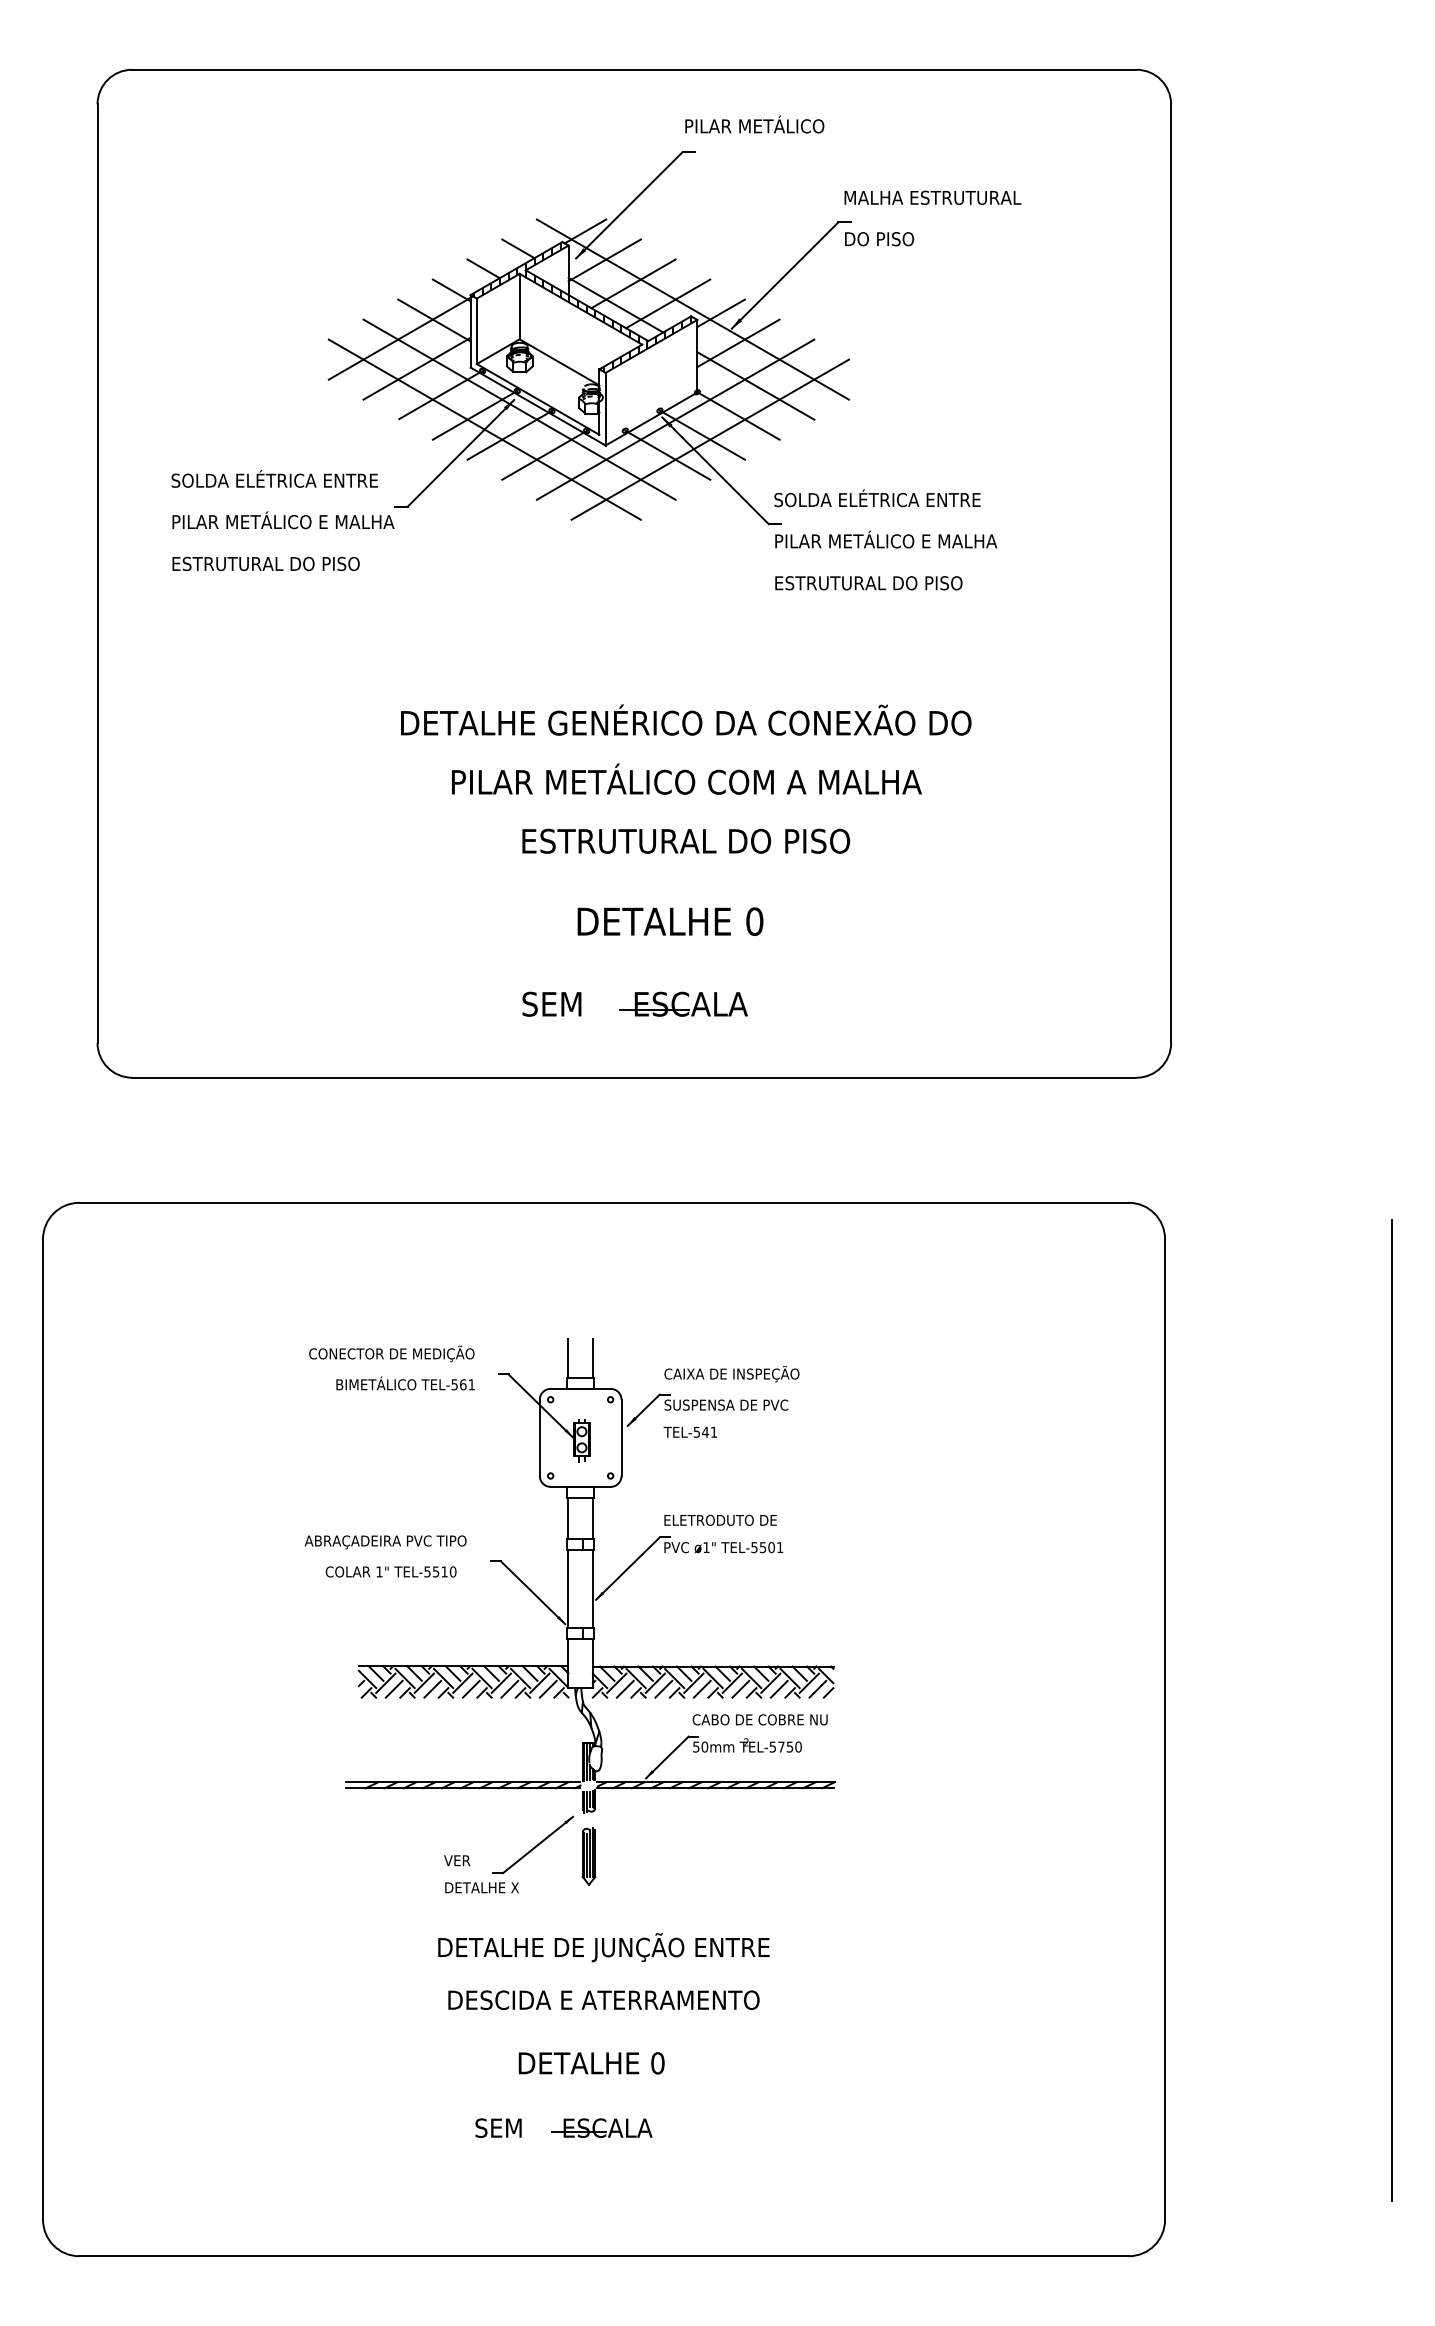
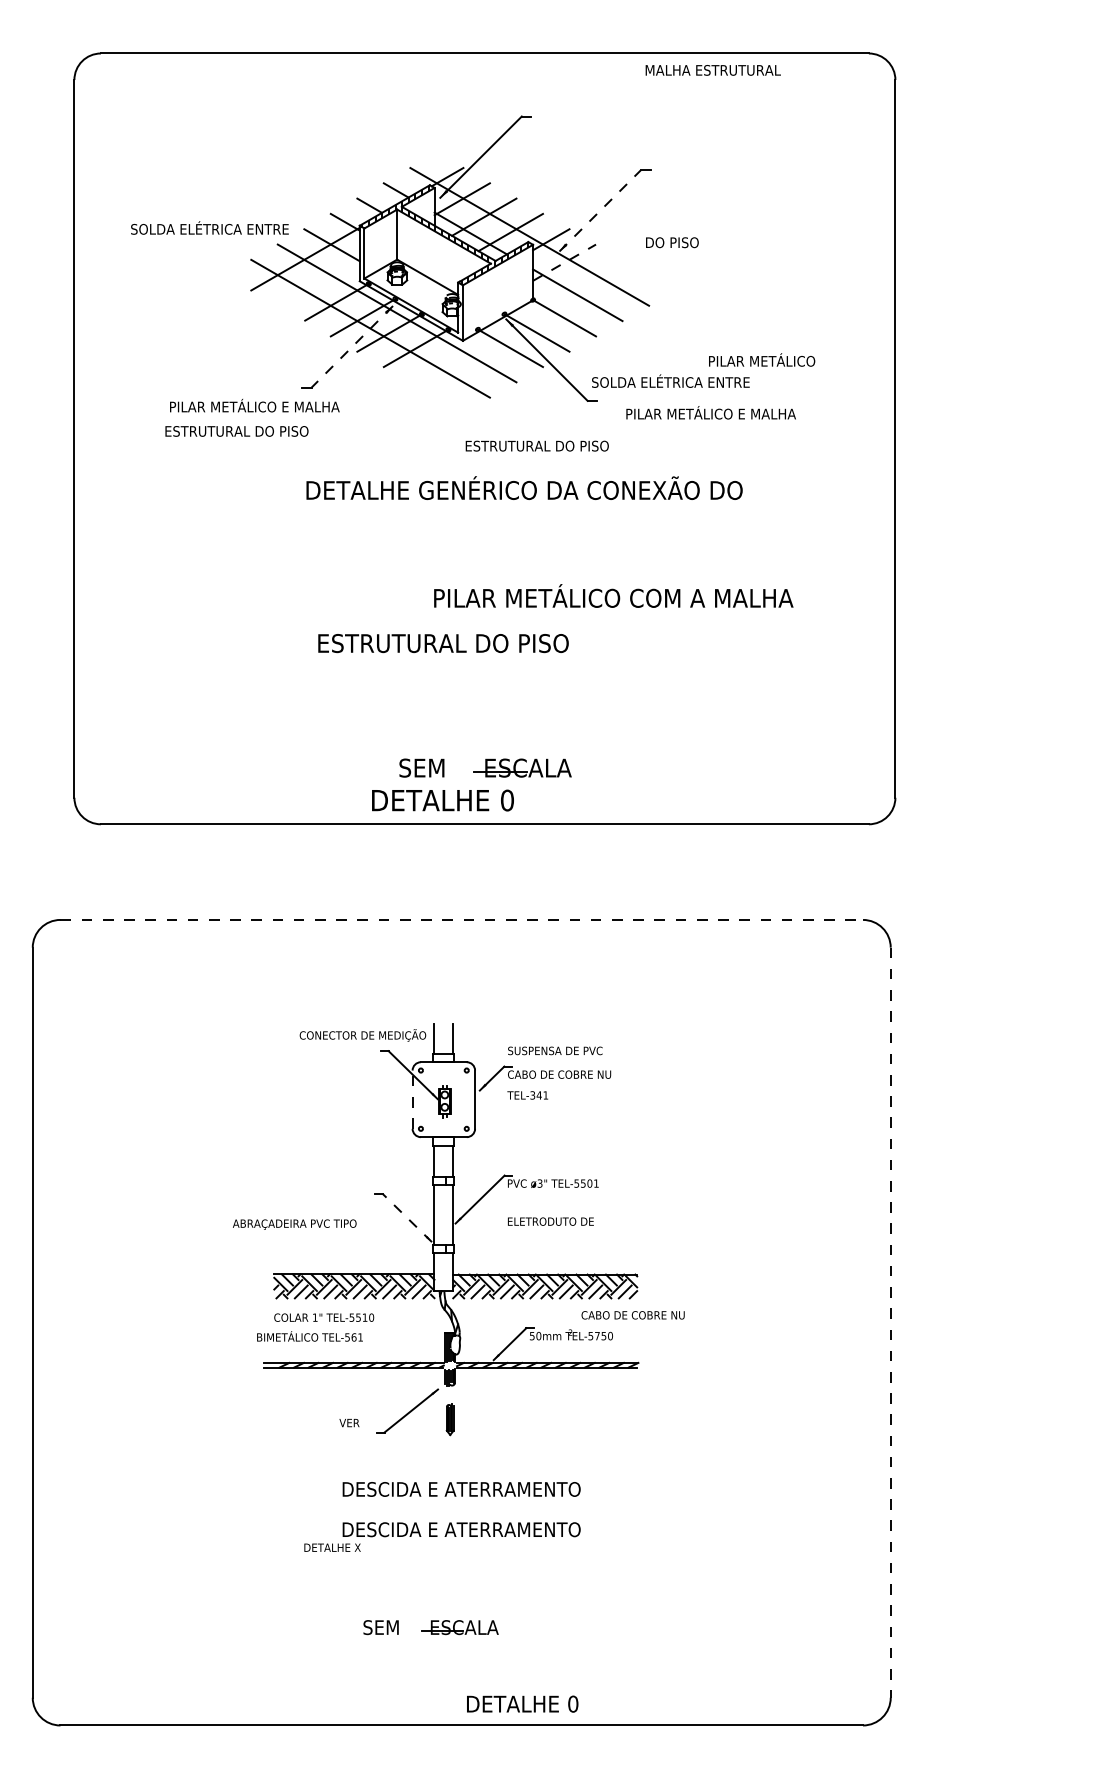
text: (754, 124) -> (761, 359), moved
text: (932, 197) -> (712, 70), moved
text: (879, 239) -> (672, 242), moved
line: (785, 275) -> (600, 210), solid -> dashed
line: (738, 343) -> (564, 262), solid -> dashed
line: (416, 368) -> (318, 281), removed
line: (675, 419) -> (516, 320), removed
line: (710, 439) -> (543, 336), removed
line: (460, 453) -> (351, 346), solid -> dashed
text: (274, 478) -> (209, 227), moved
text: (283, 520) -> (254, 405), moved
text: (886, 539) -> (711, 412), moved
text: (265, 563) -> (236, 431), moved
text: (868, 583) -> (537, 446), moved
text: (686, 719) -> (524, 487), moved
text: (686, 778) -> (613, 595), moved
text: (686, 840) -> (443, 642), moved
text: (670, 921) -> (442, 800), moved
line: (604, 1202) -> (462, 919), solid -> dashed
text: (391, 1353) -> (362, 1035), moved
text: (731, 1373) -> (559, 1050), CAIXA DE INSPEÇÃO -> SUSPENSA DE PVC
text: (405, 1383) -> (309, 1336), moved
text: (731, 1404) -> (559, 1074), SUSPENSA DE PVC -> CABO DE COBRE NU
text: (696, 1431) -> (532, 1094), TEL-541 -> TEL-341
line: (539, 1437) -> (412, 1099), solid -> dashed
text: (720, 1519) -> (550, 1220), moved
text: (385, 1542) -> (294, 1224), moved
text: (706, 1547) -> (540, 1183), ø1" -> ø3"
text: (390, 1571) -> (323, 1317), moved
line: (533, 1592) -> (407, 1217), solid -> dashed
line: (1391, 1710) -> (1063, 1308), removed
text: (759, 1719) -> (632, 1315), moved
line: (1165, 1730) -> (891, 1323), solid -> dashed
part: (588, 1856) -> (449, 1419), size x0.7
text: (481, 1887) -> (332, 1547), moved
text: (603, 1947) -> (461, 1489), DETALHE DE JUNÇÃO ENTRE -> DESCIDA E ATERRAMENTO
text: (591, 2063) -> (522, 1704), moved

